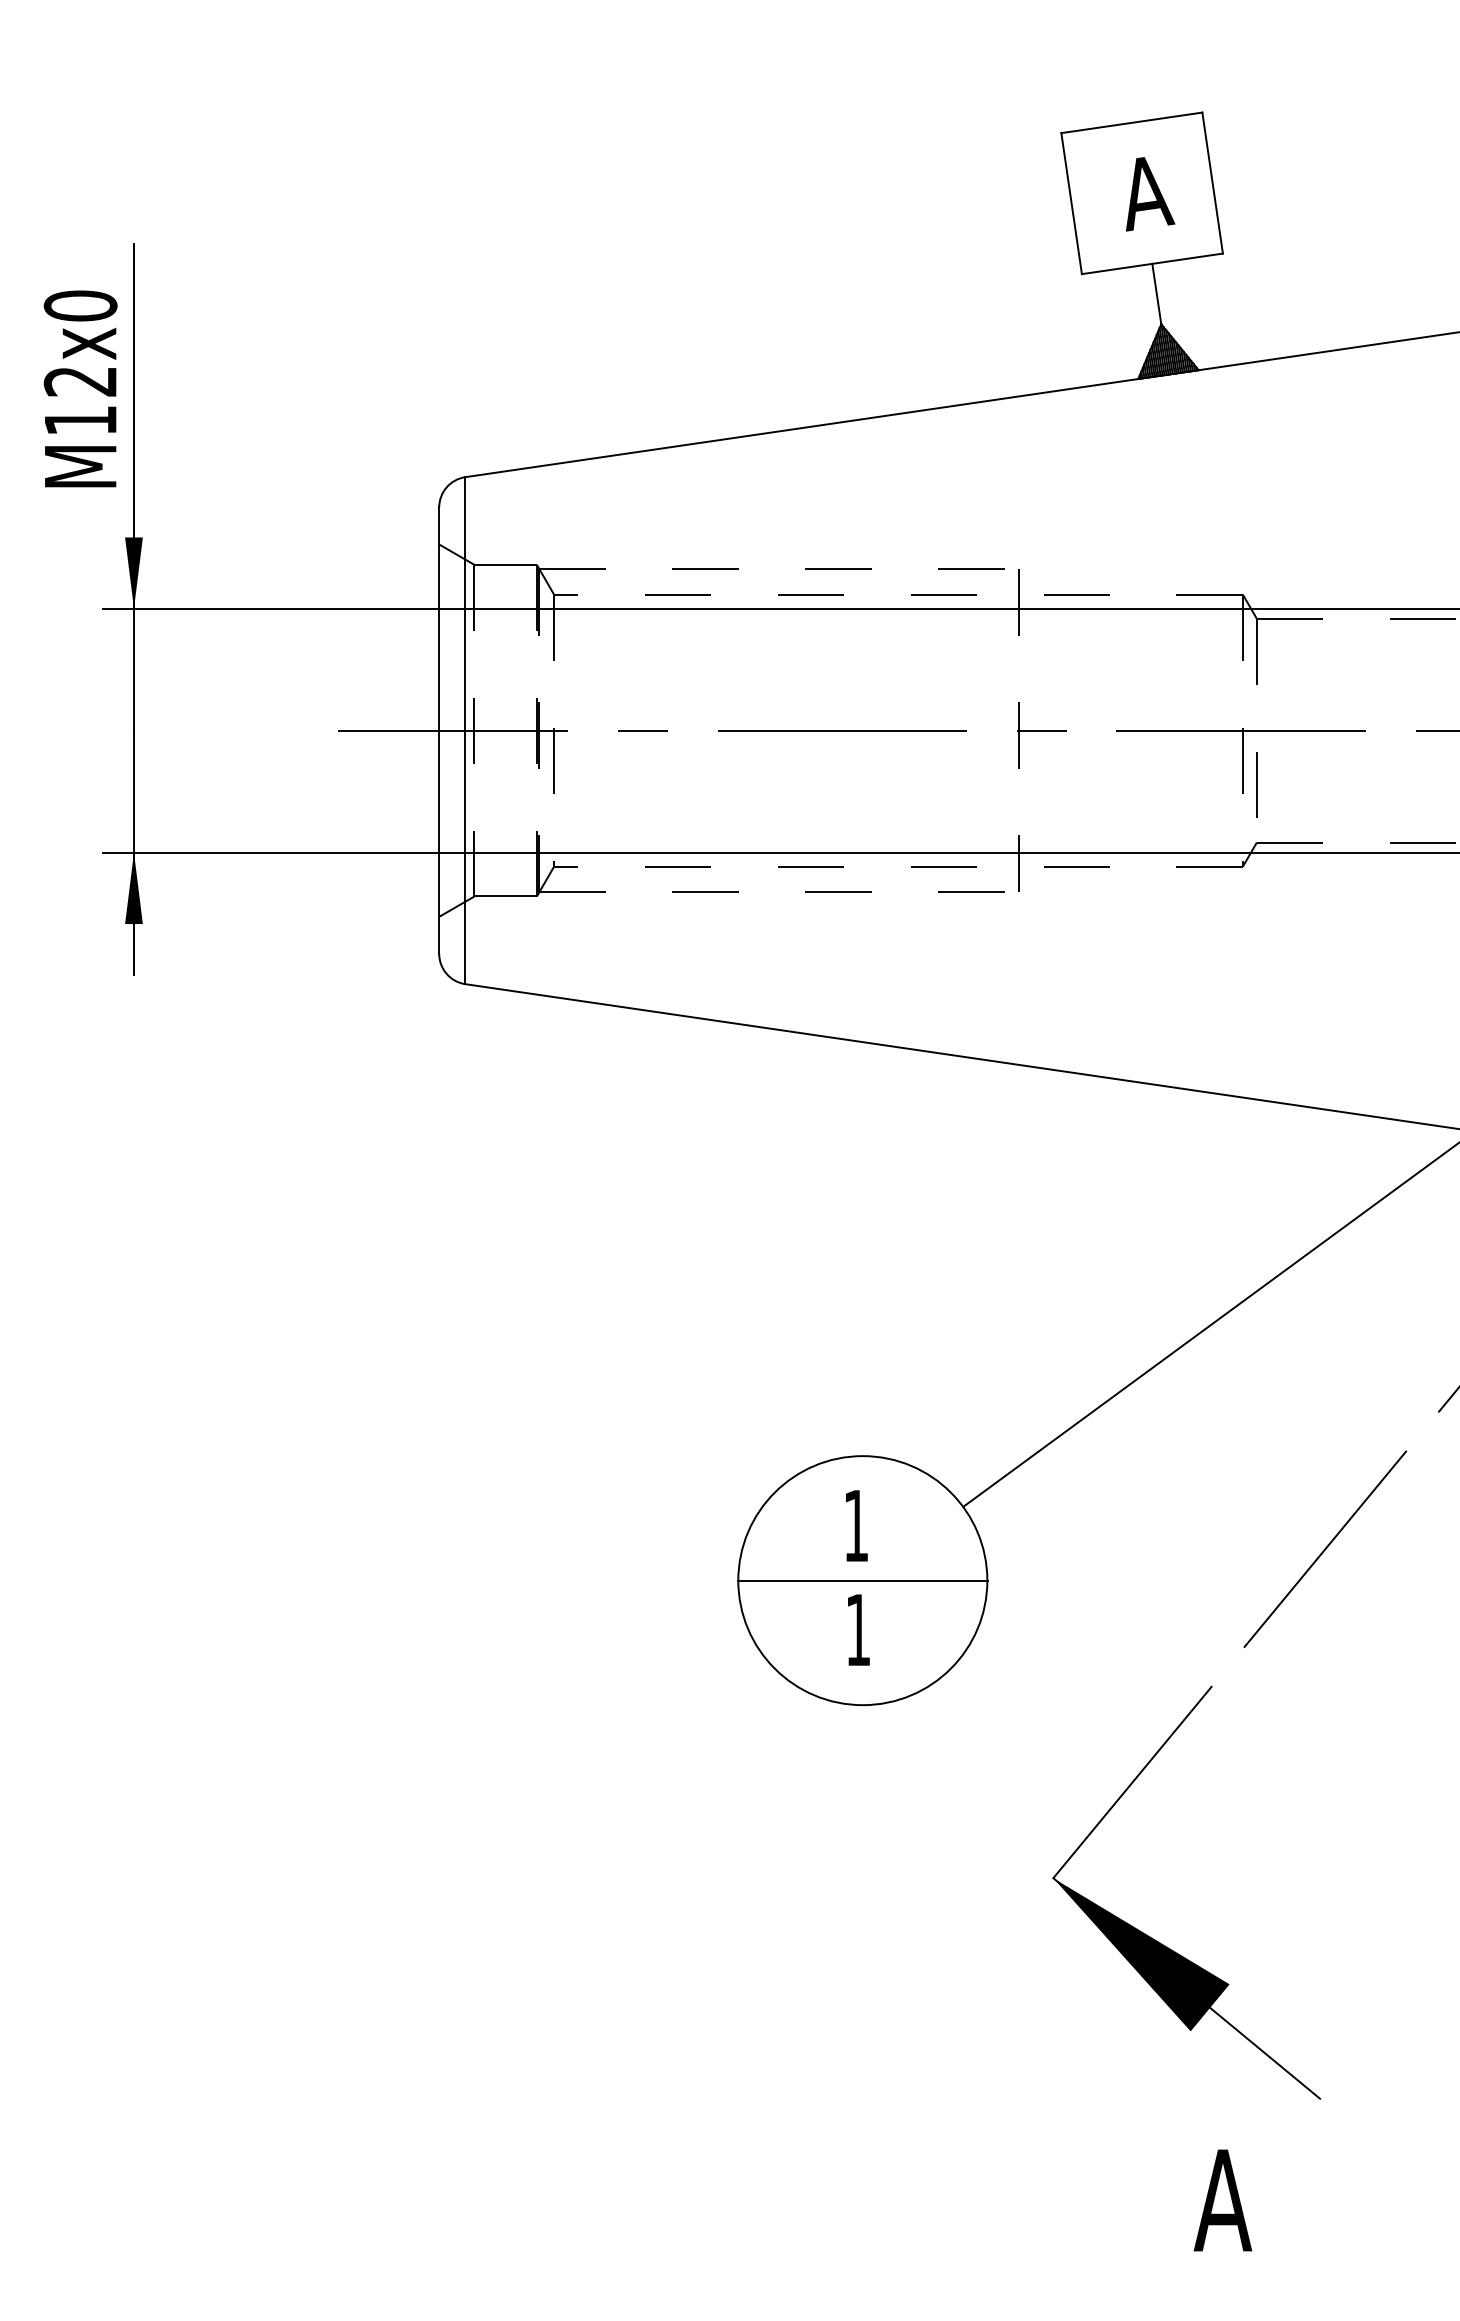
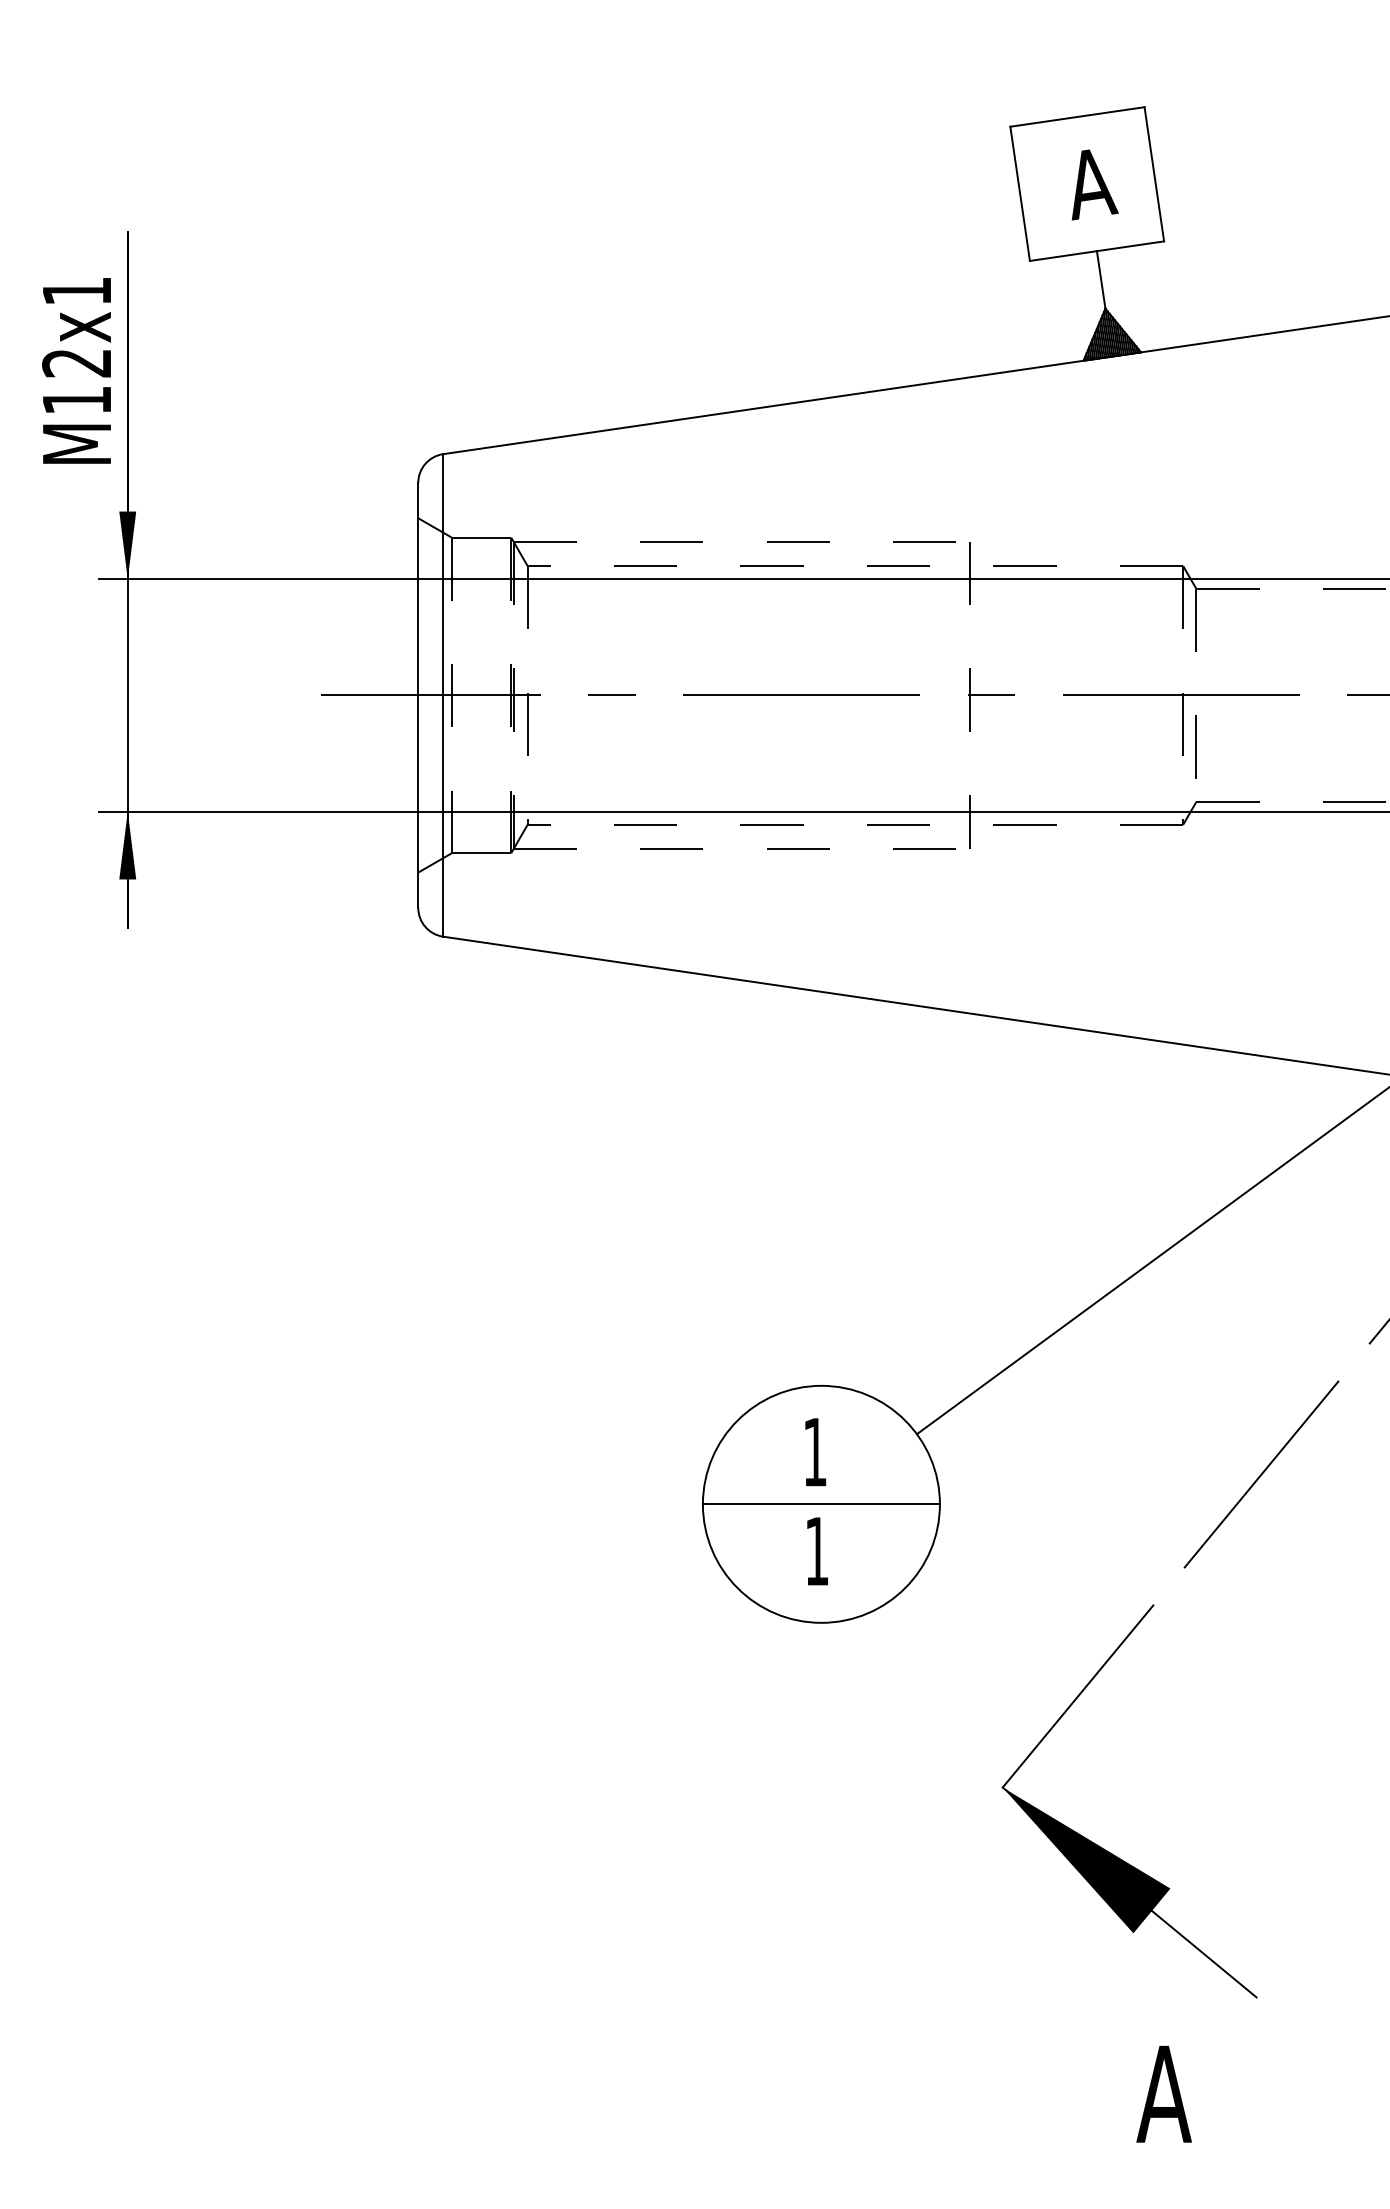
text: (80, 305) -> (76, 290), M12x0 -> M12x1

